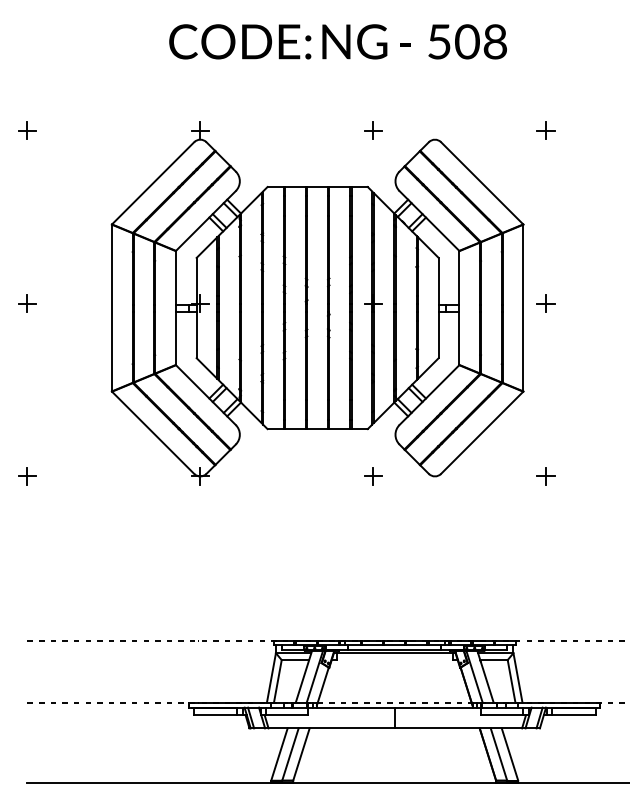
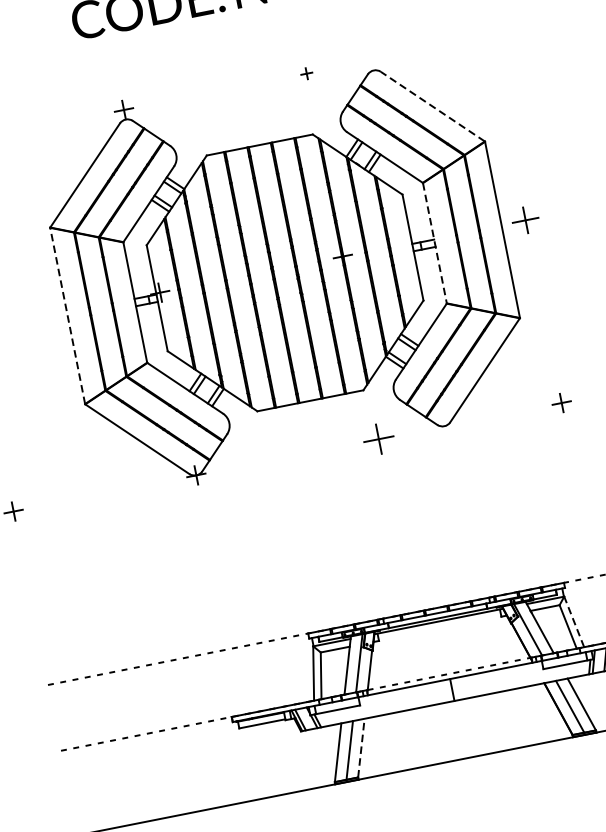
part: (373, 130) -> (306, 73), size x0.6
part: (545, 130) -> (488, 37), removed
line: (481, 182) -> (431, 105), solid -> dashed
part: (545, 303) -> (524, 220), size x1.4
line: (111, 307) -> (67, 315), solid -> dashed
line: (459, 308) -> (435, 243), solid -> dashed
part: (373, 476) -> (379, 439), size x1.6
line: (517, 677) -> (573, 621), solid -> dashed
line: (301, 754) -> (361, 748), solid -> dashed

